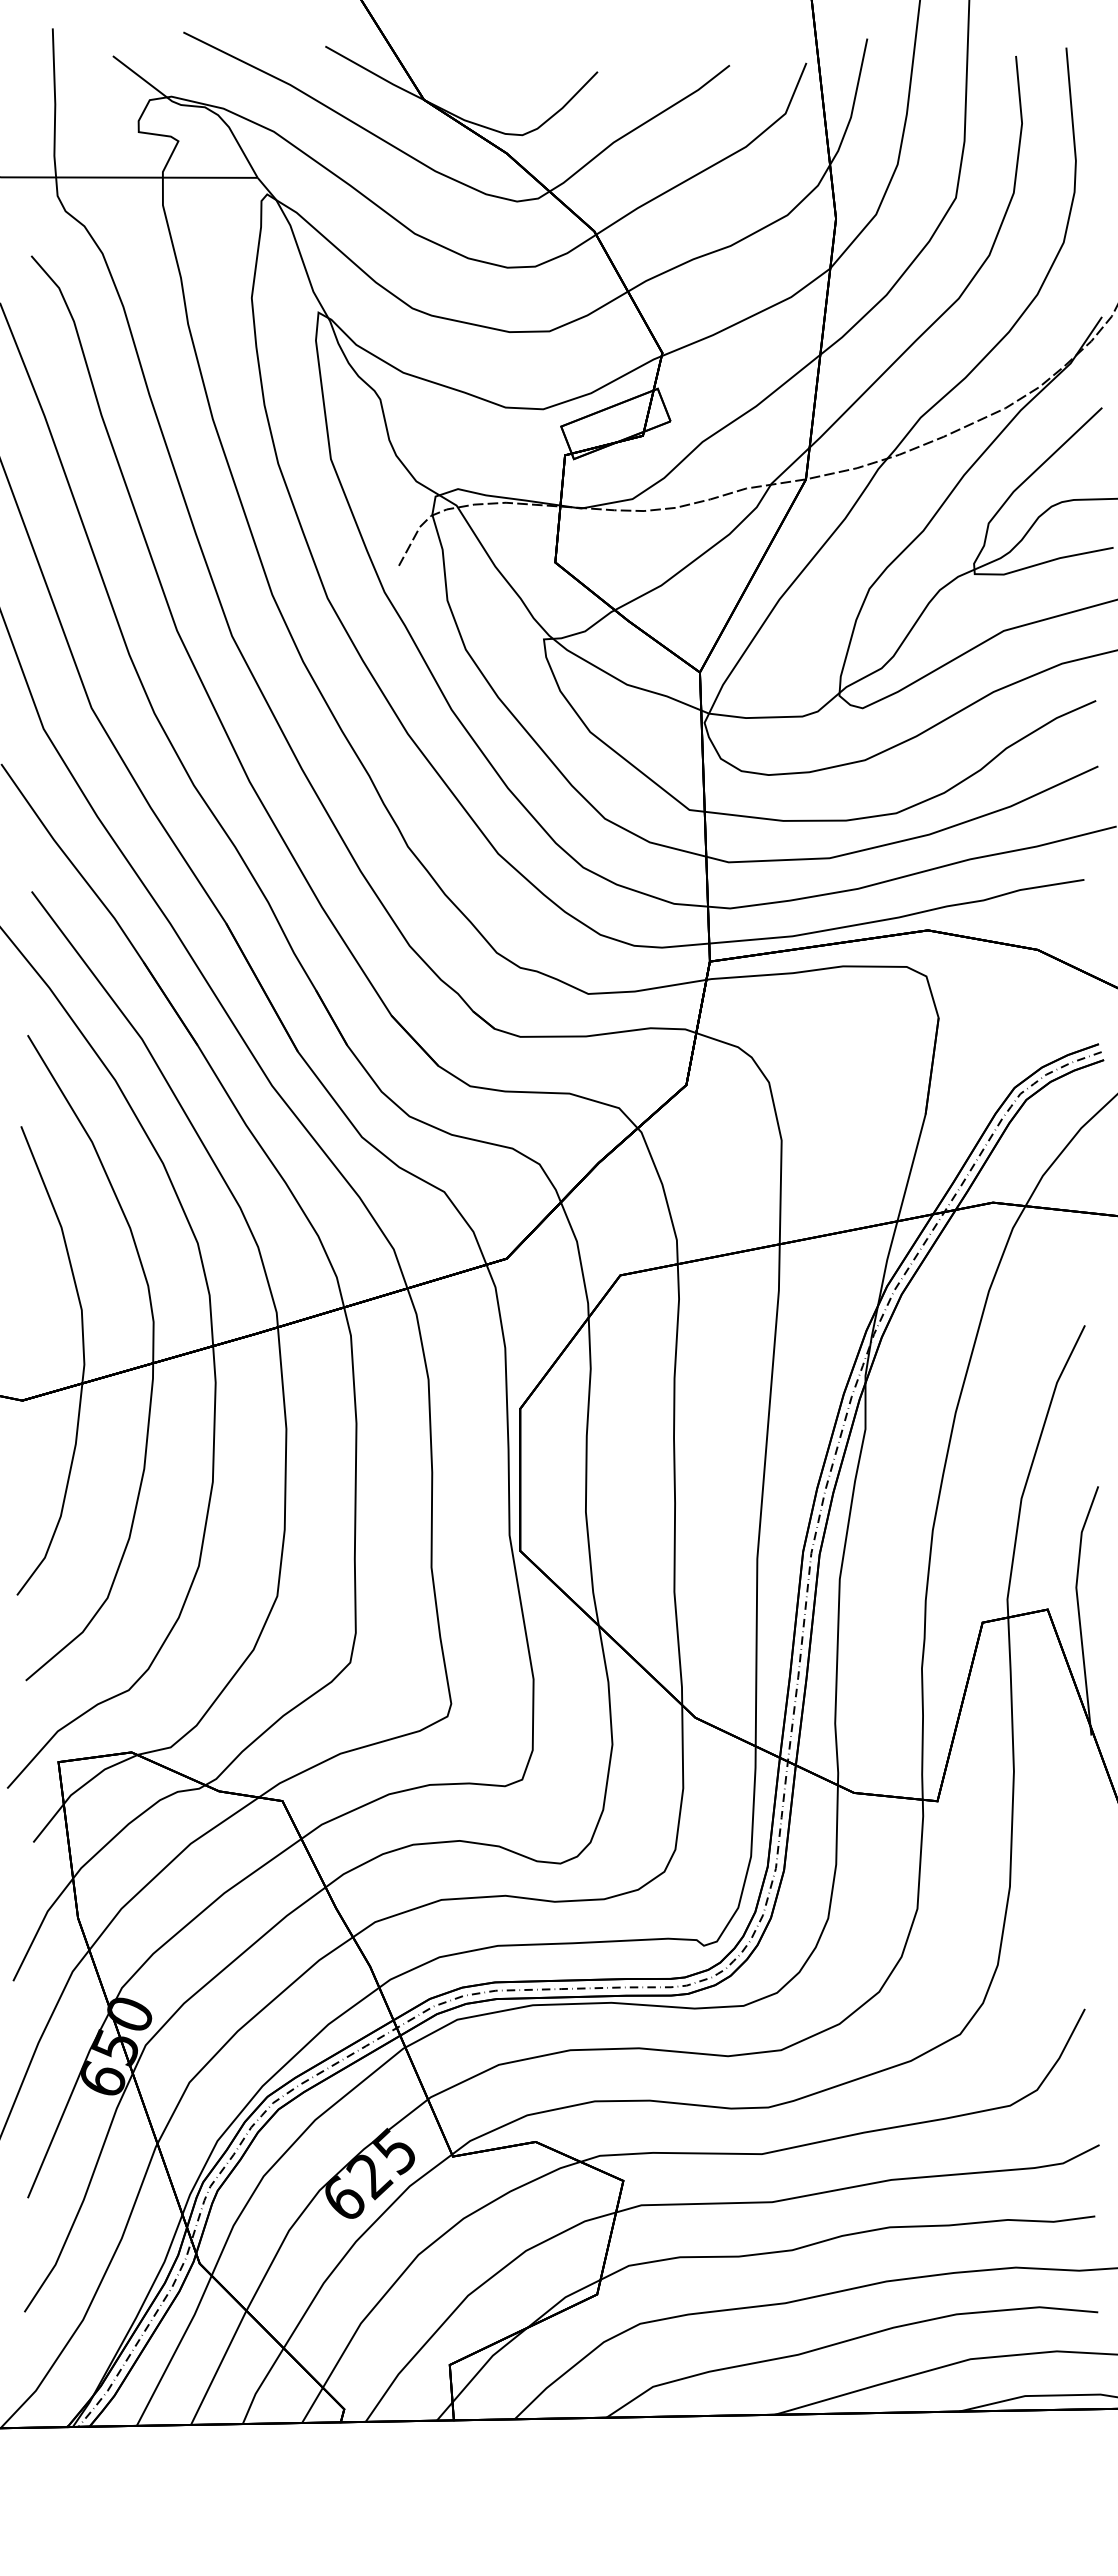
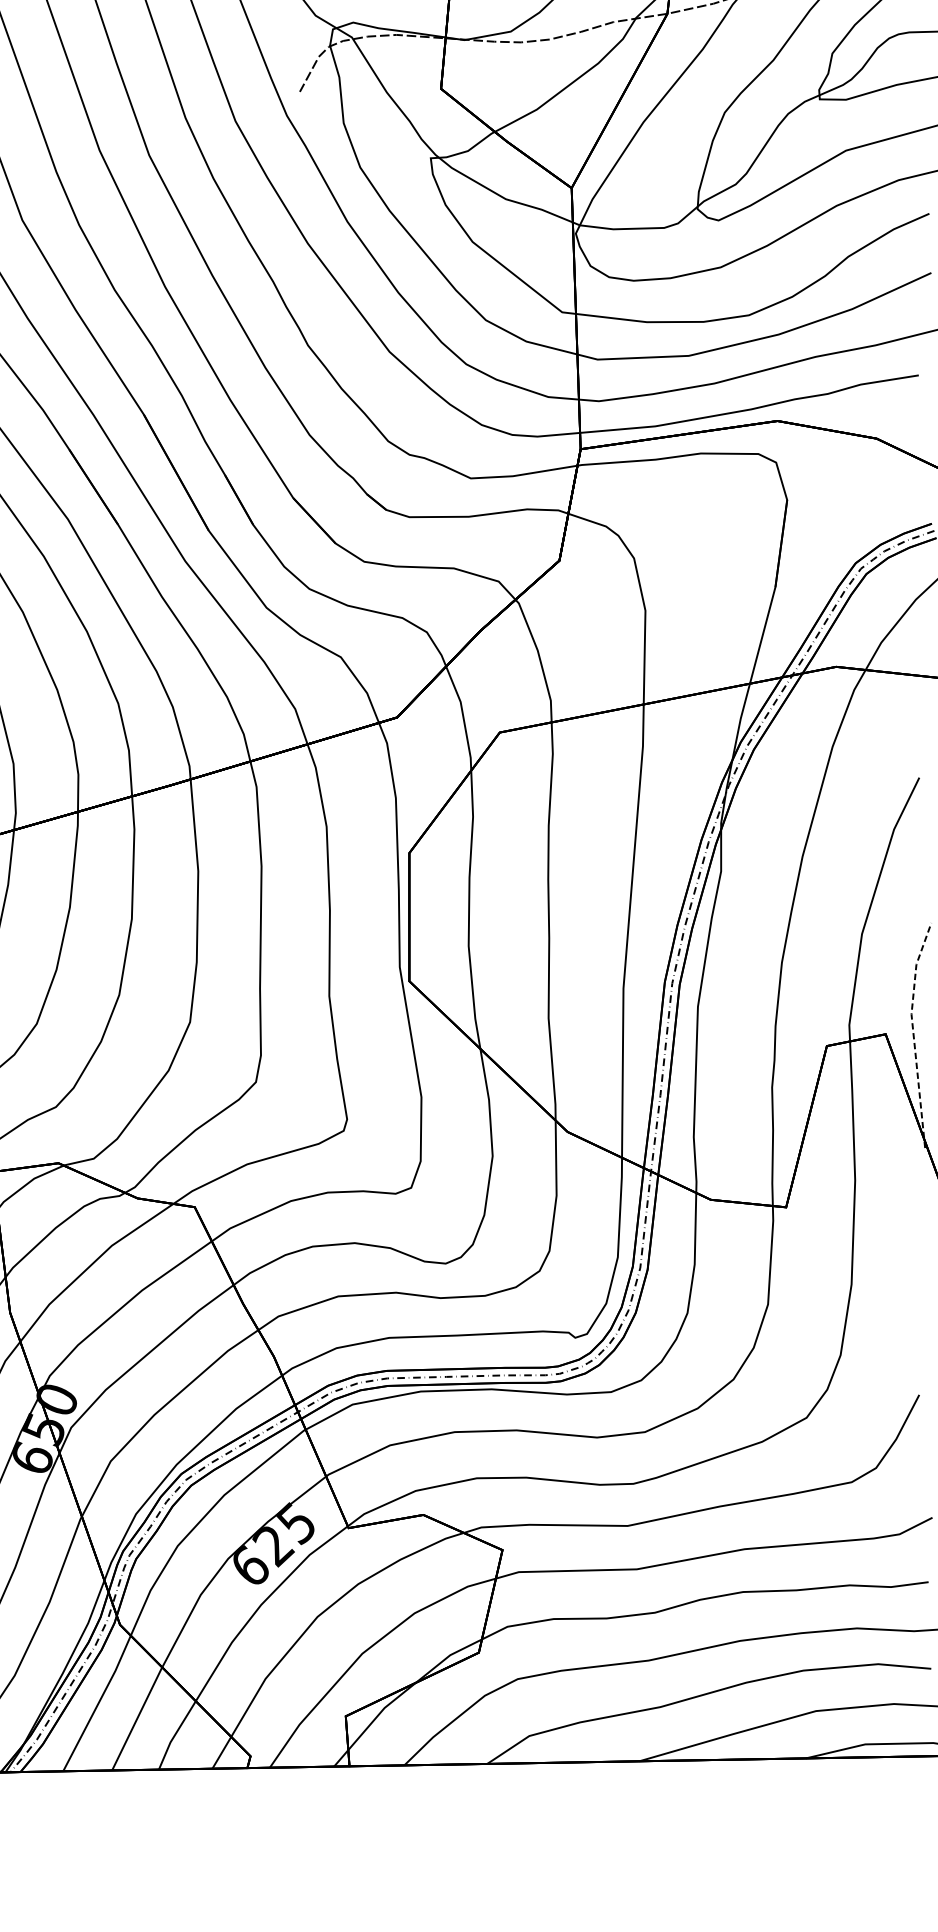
line: (1078, 1608) -> (913, 1033), solid -> dashed

